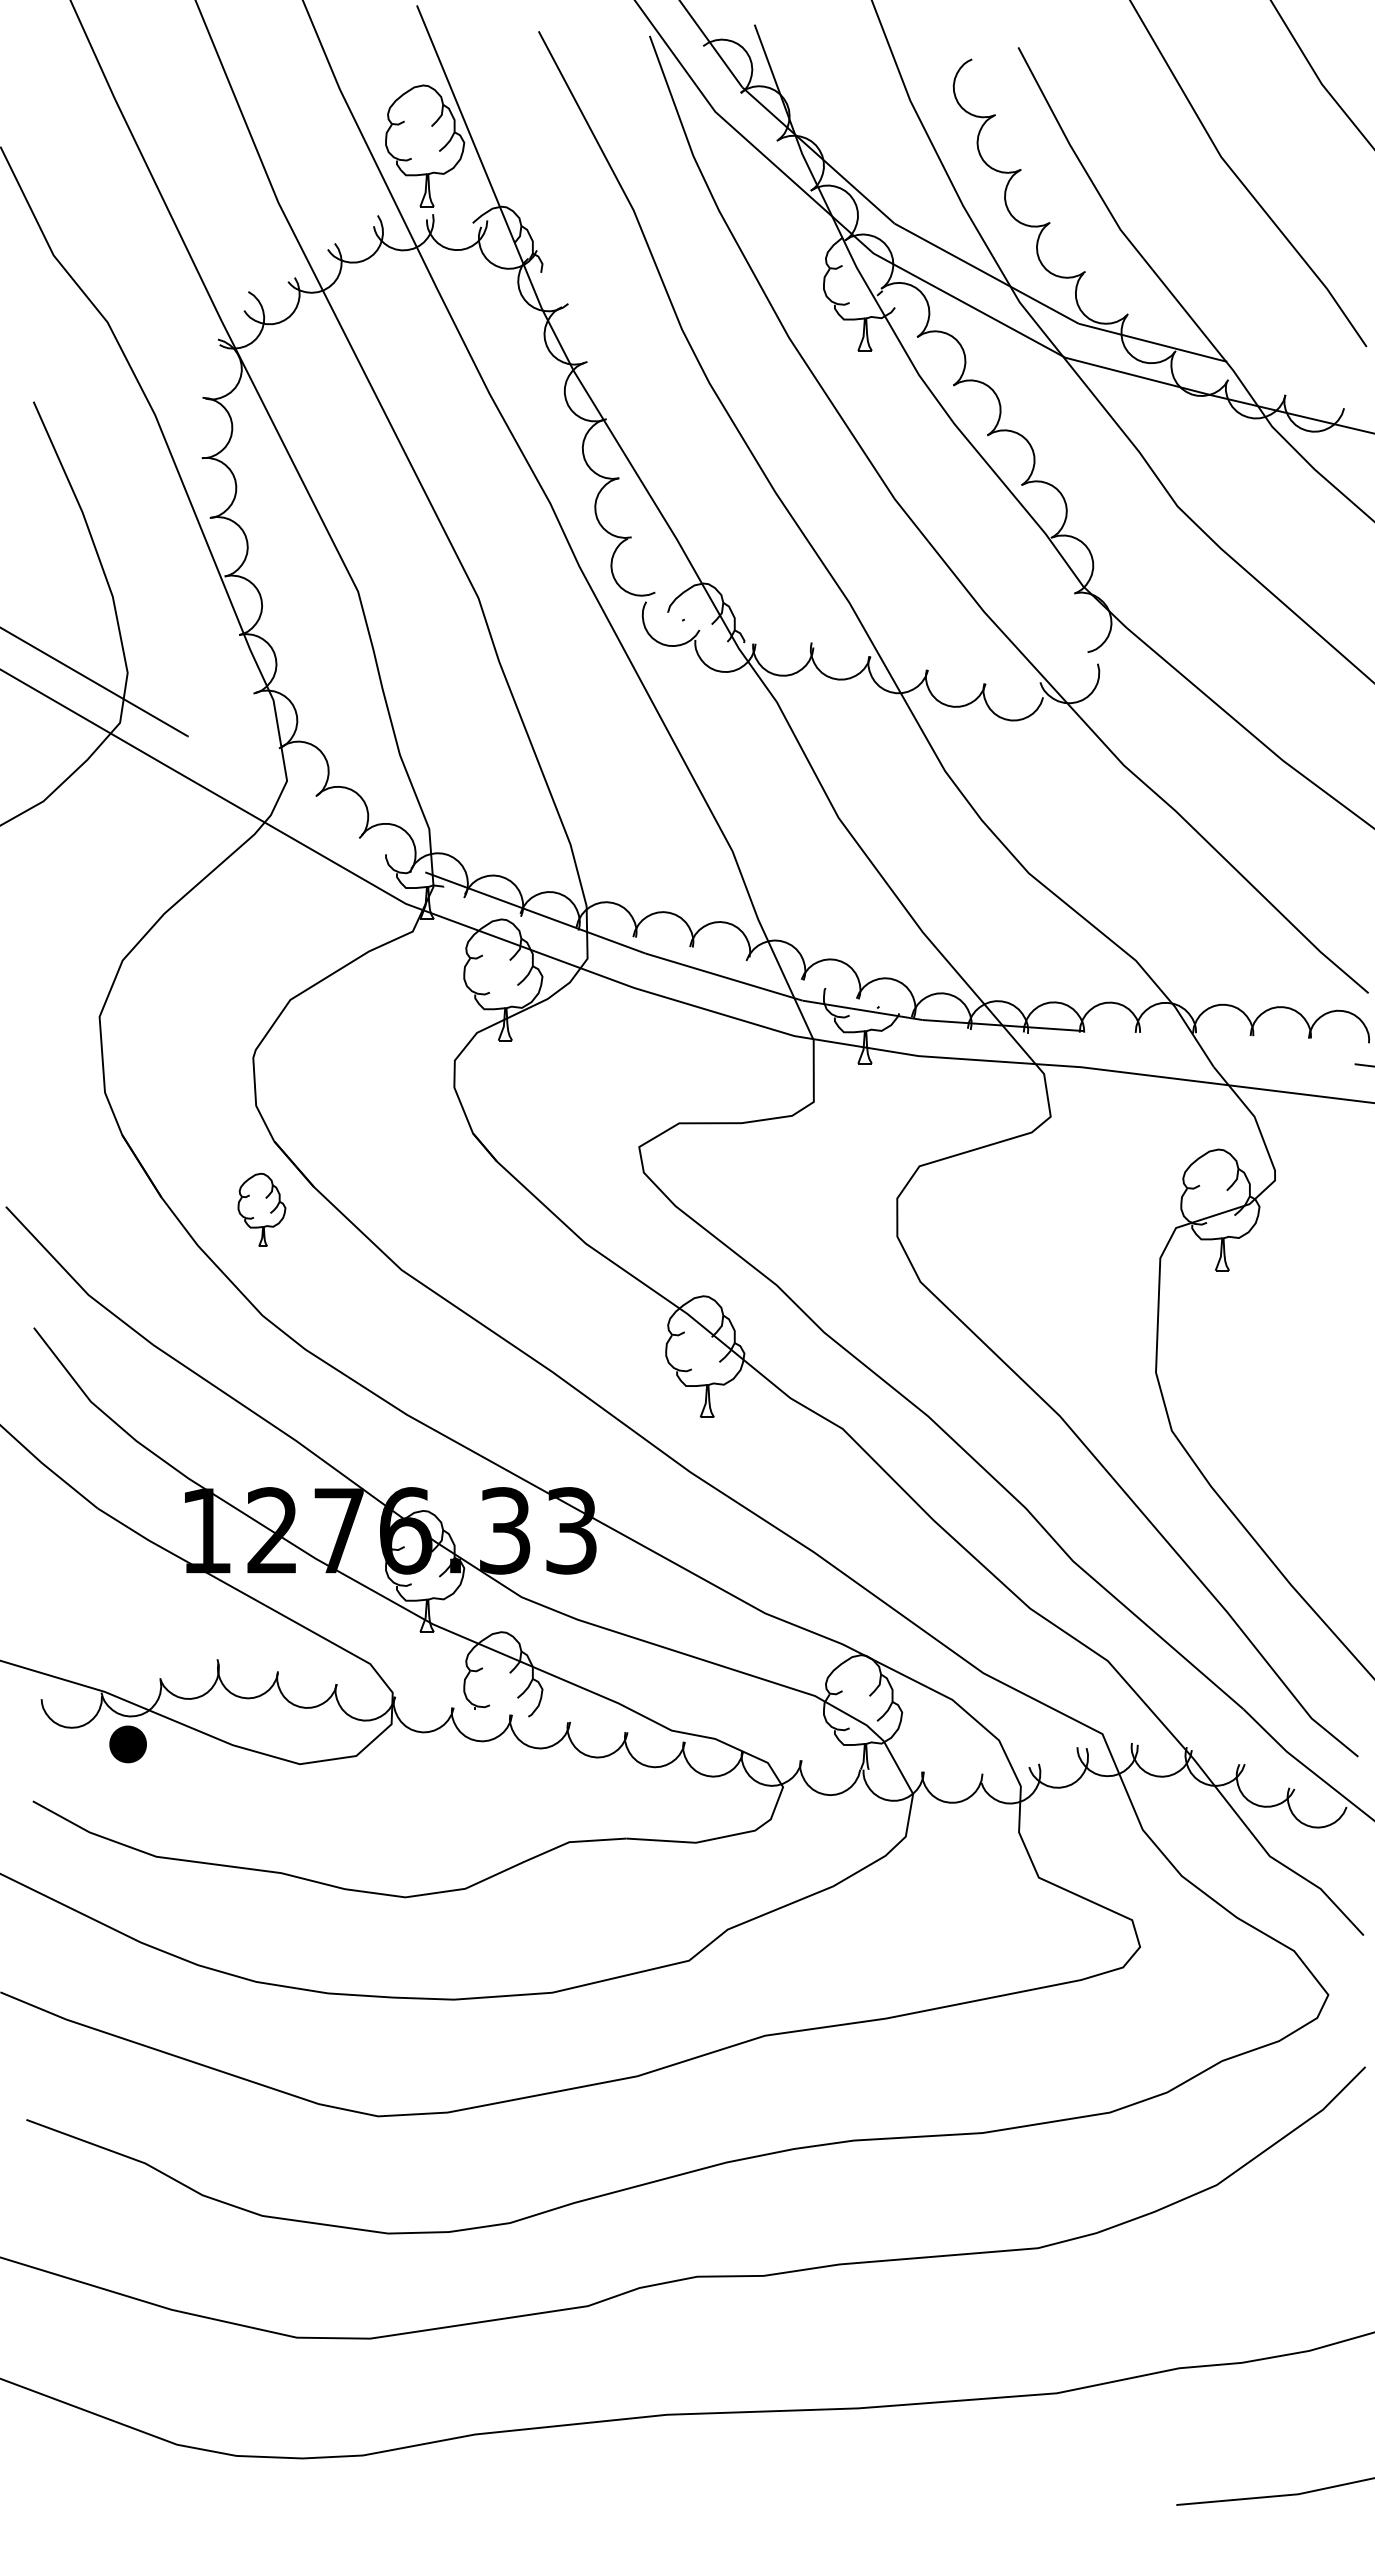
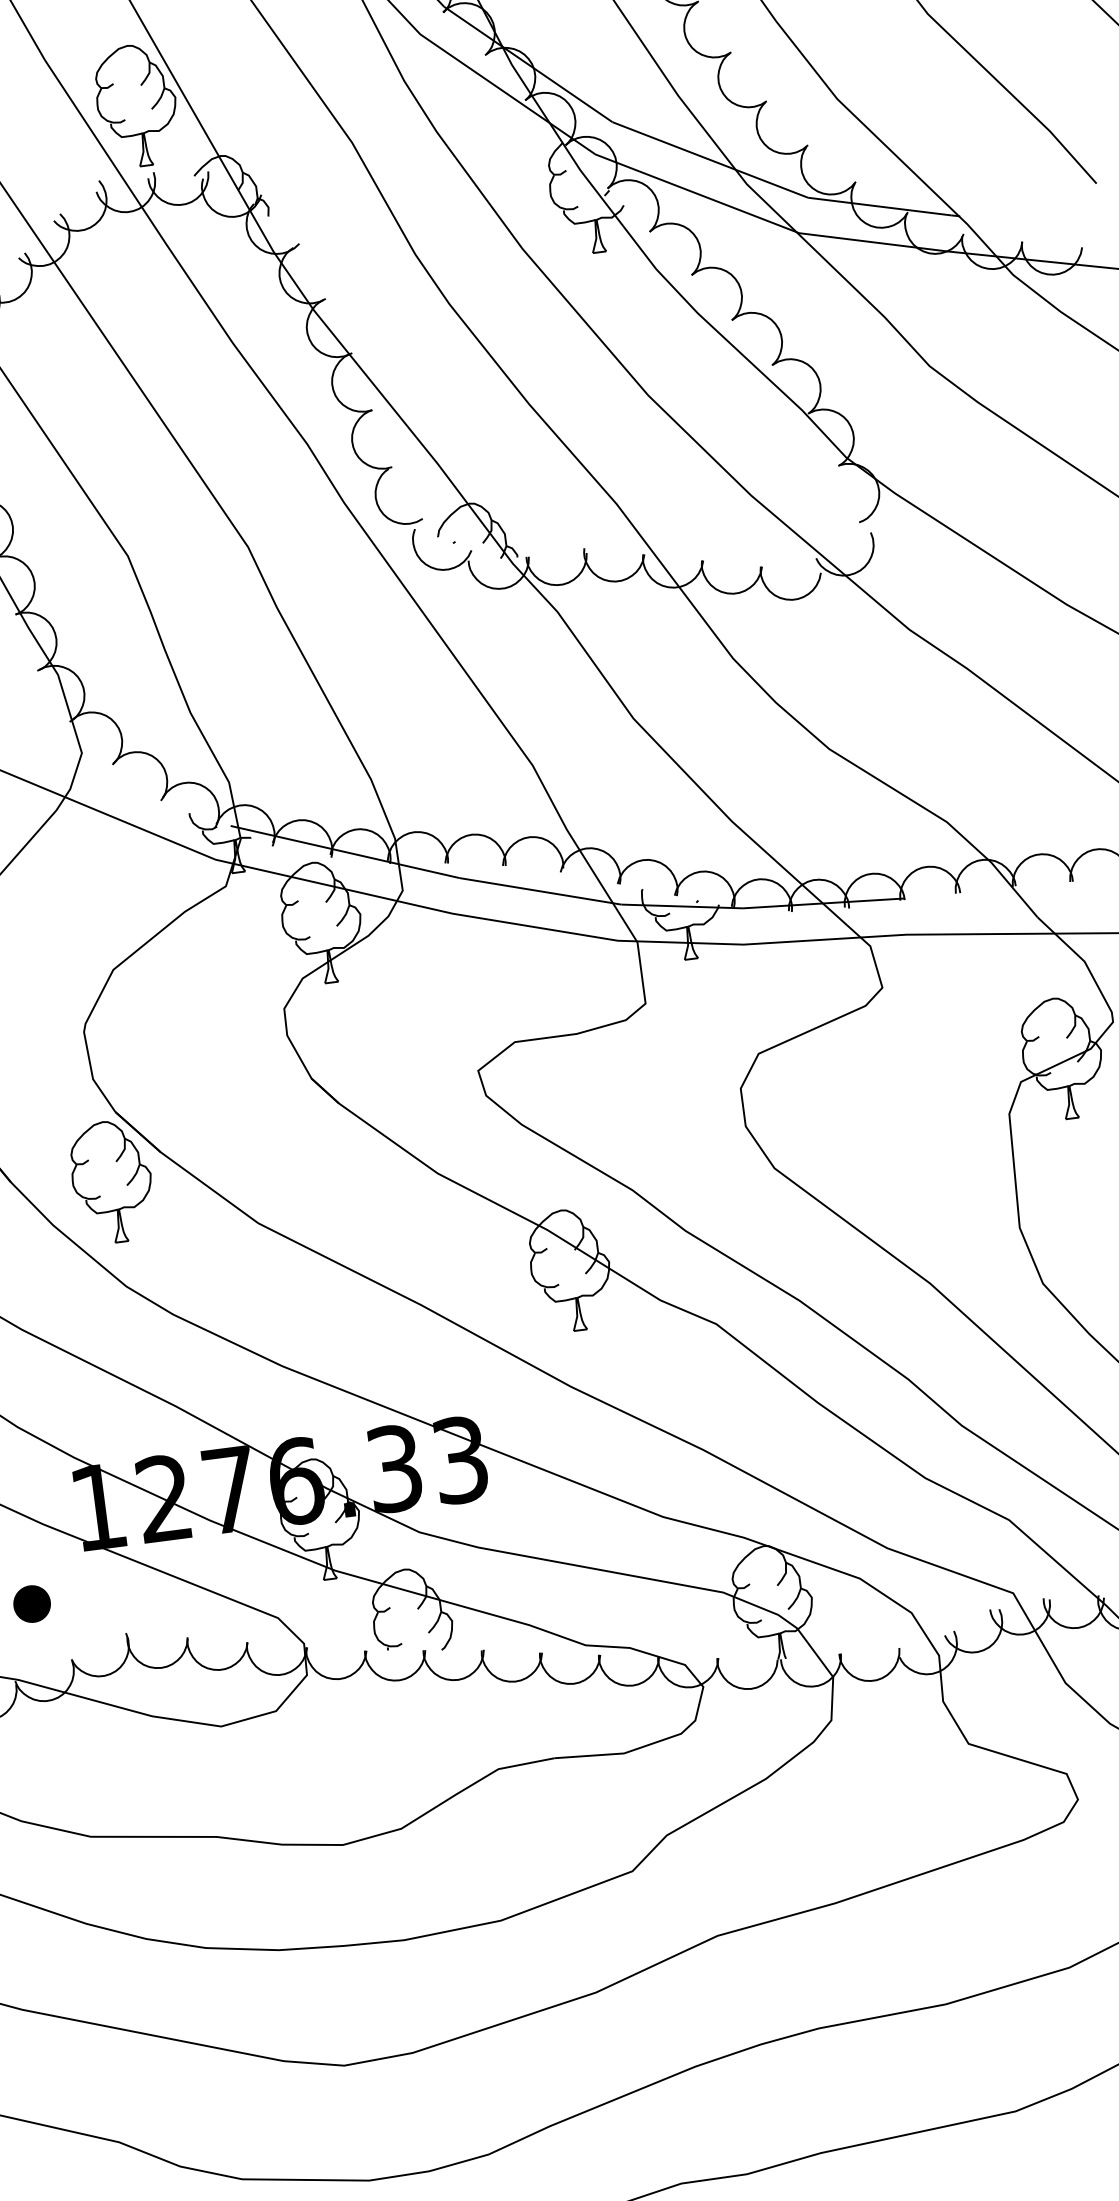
part: (261, 1209) -> (111, 1181), size x1.67
part: (127, 1744) -> (31, 1604), moved

